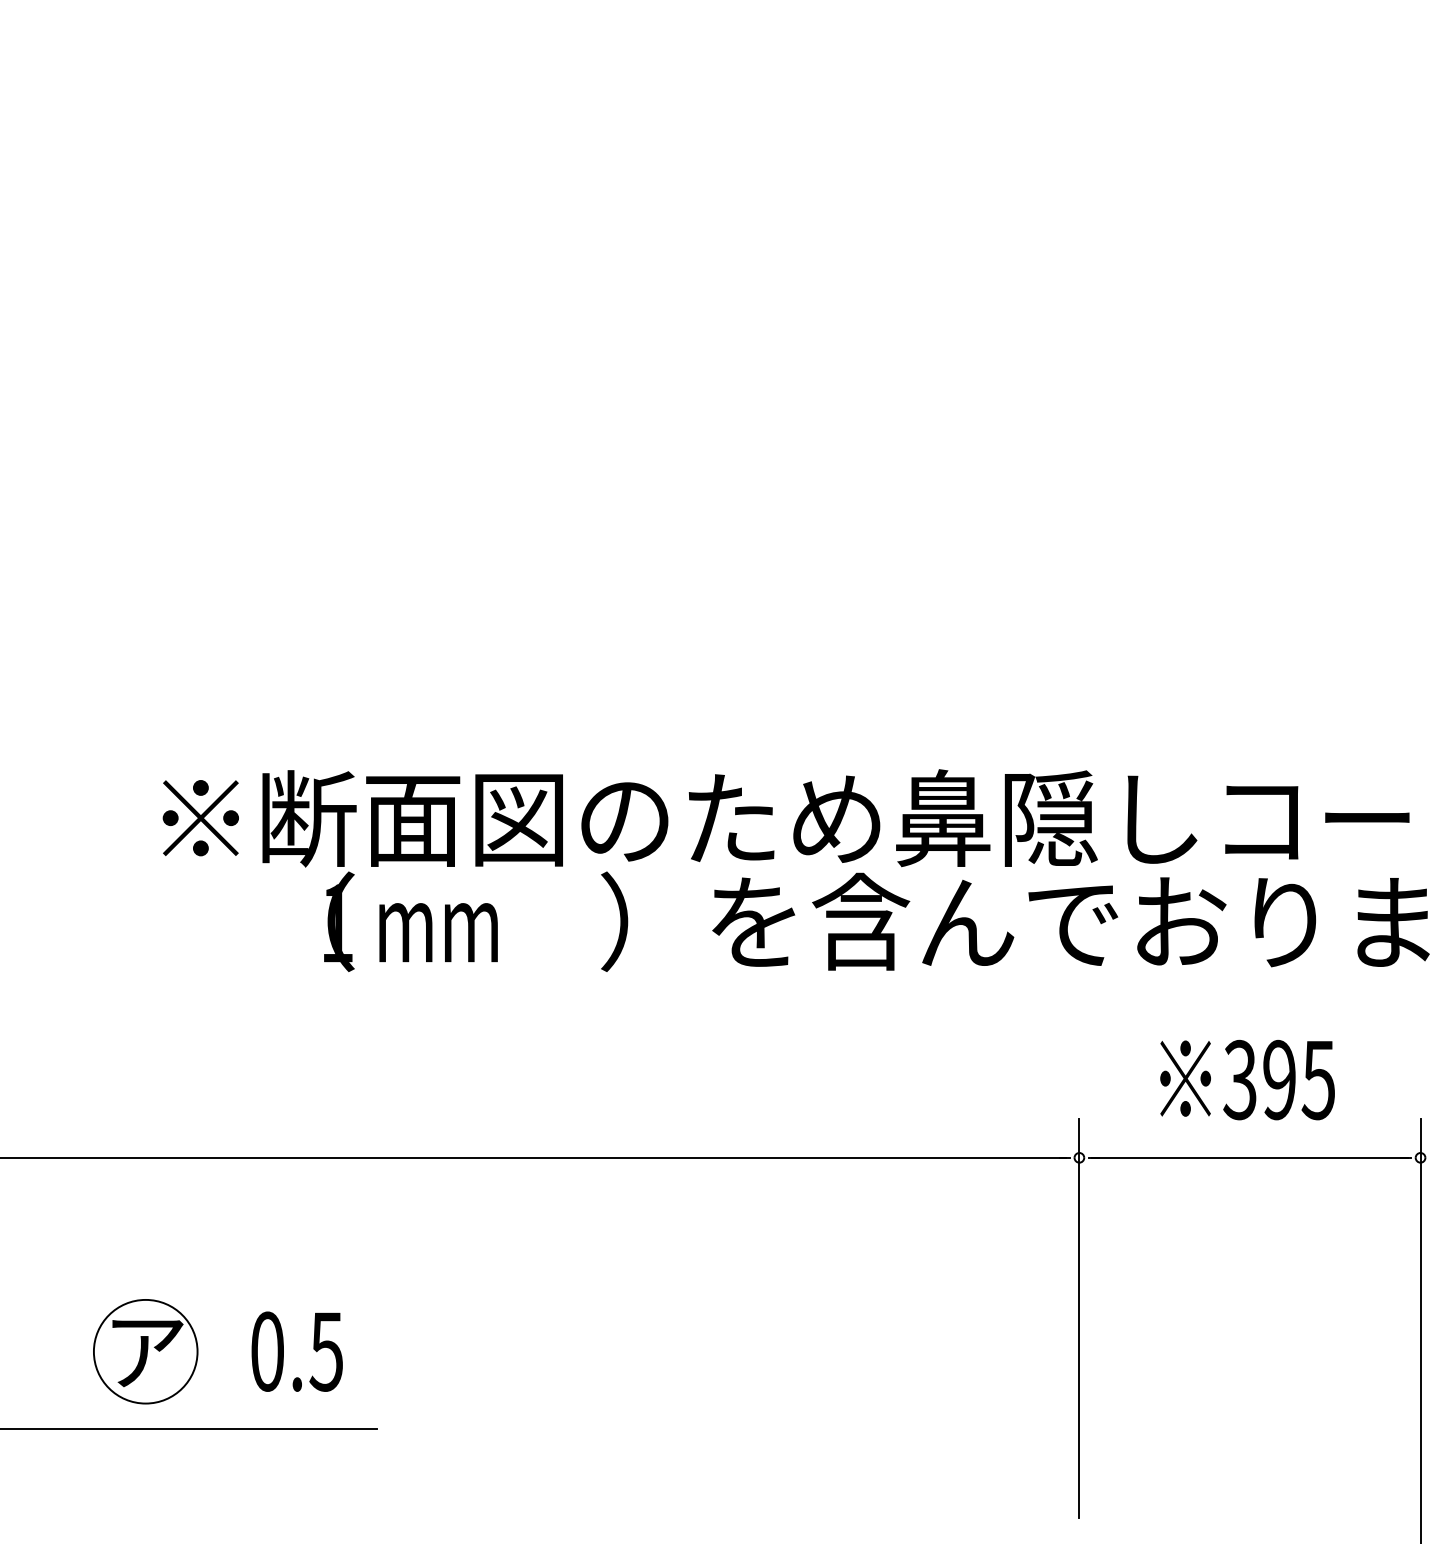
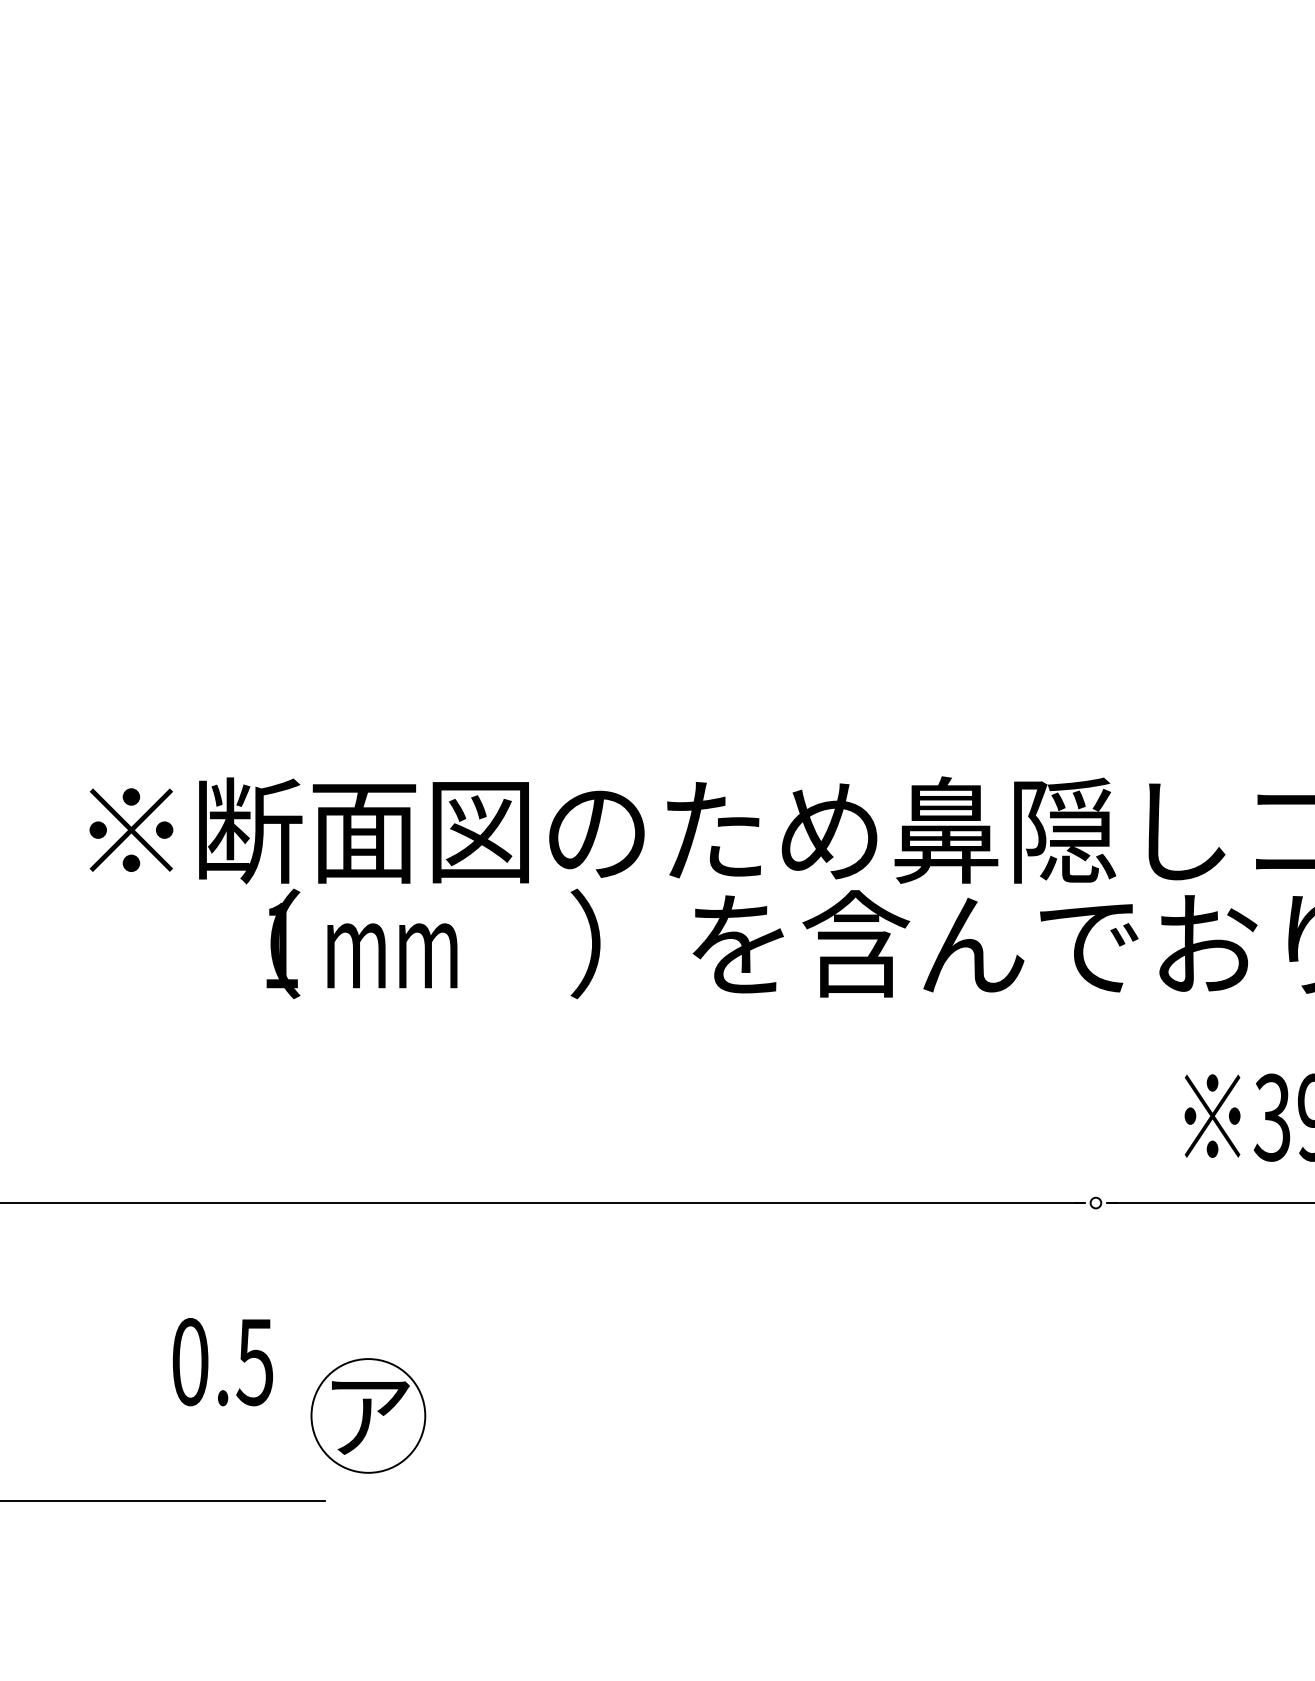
line: (1079, 1318) -> (1096, 1379), removed
part: (145, 1351) -> (368, 1415), moved
text: (296, 1351) -> (222, 1361), moved

